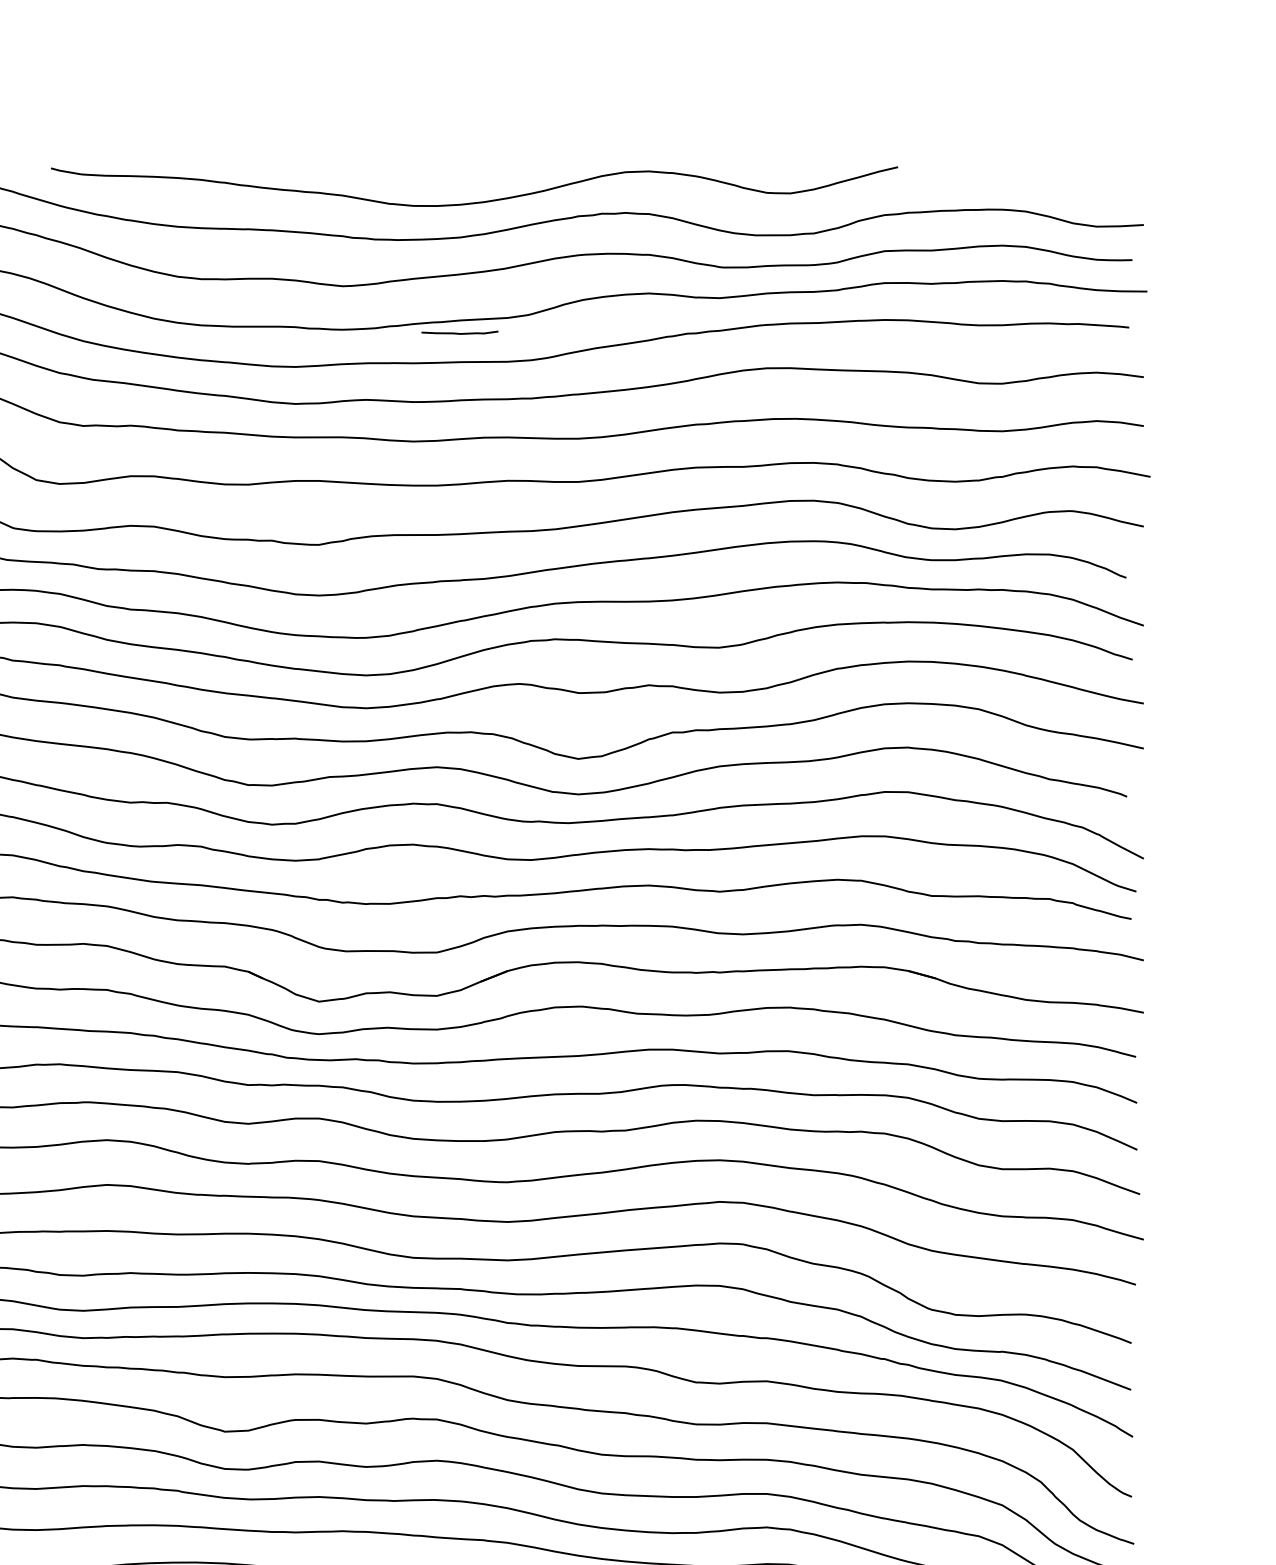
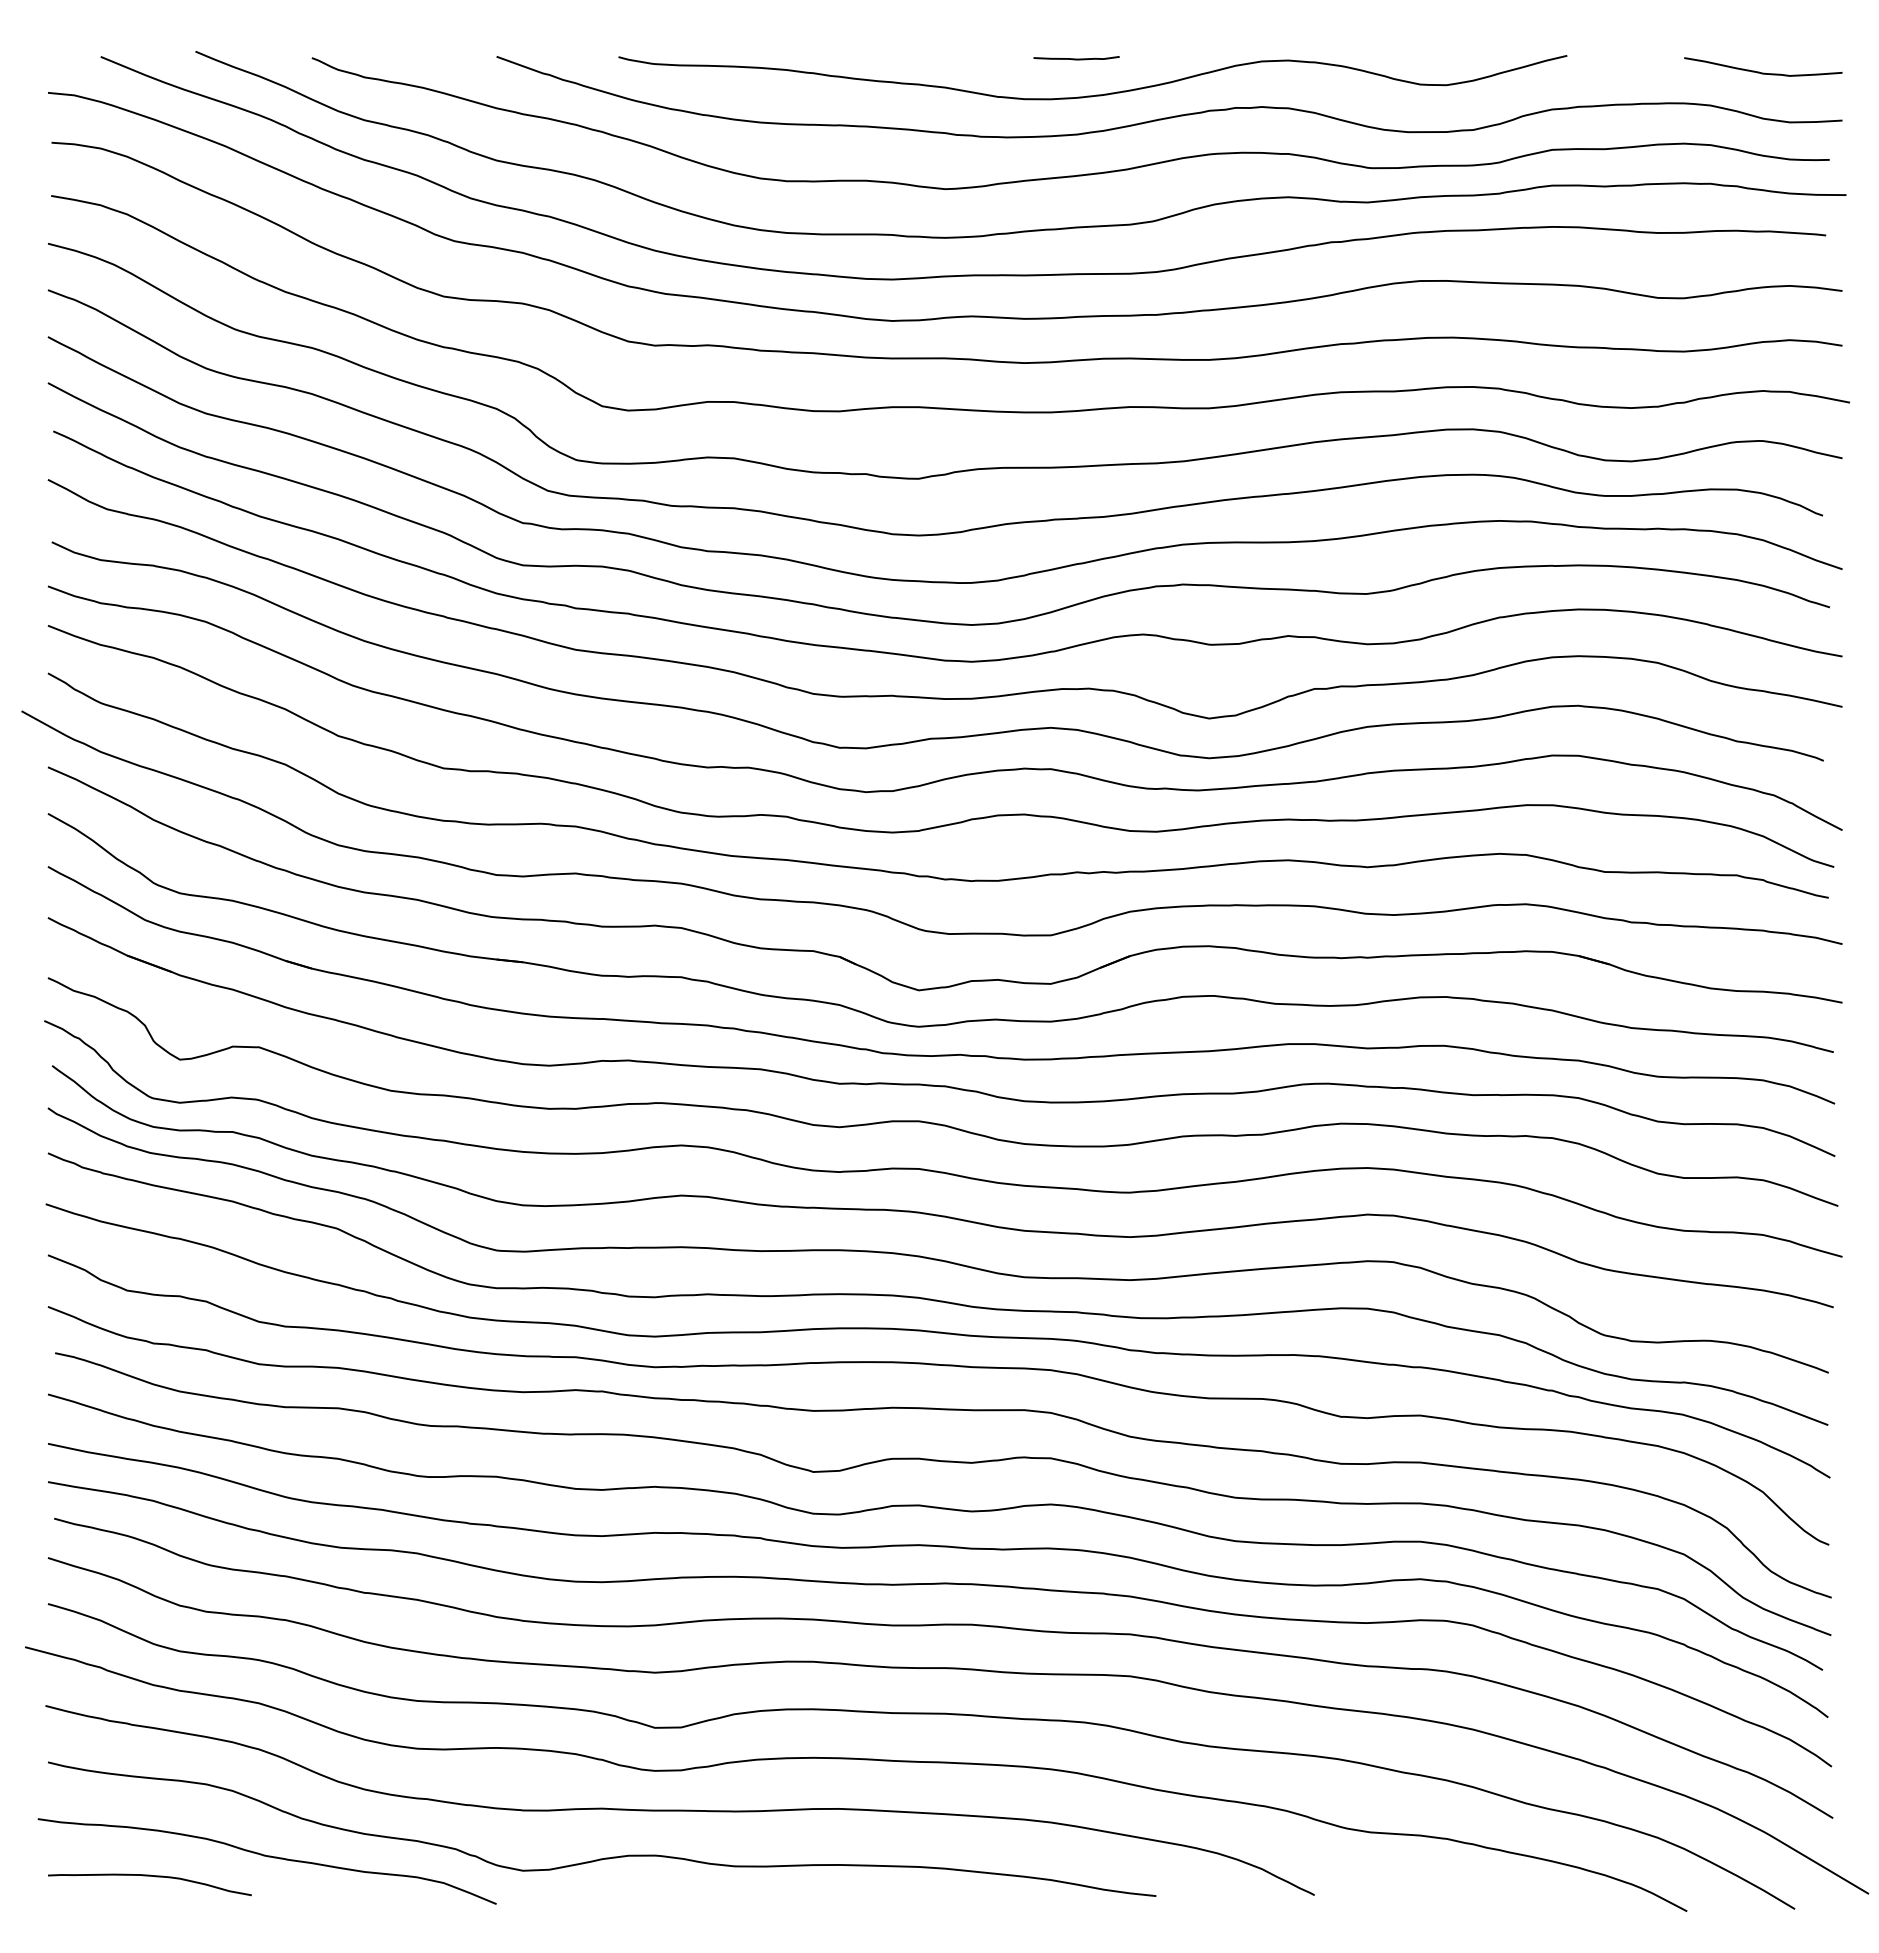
curve: (1073, 182) -> (1763, 72), added
curve: (459, 332) -> (1076, 58), moved

